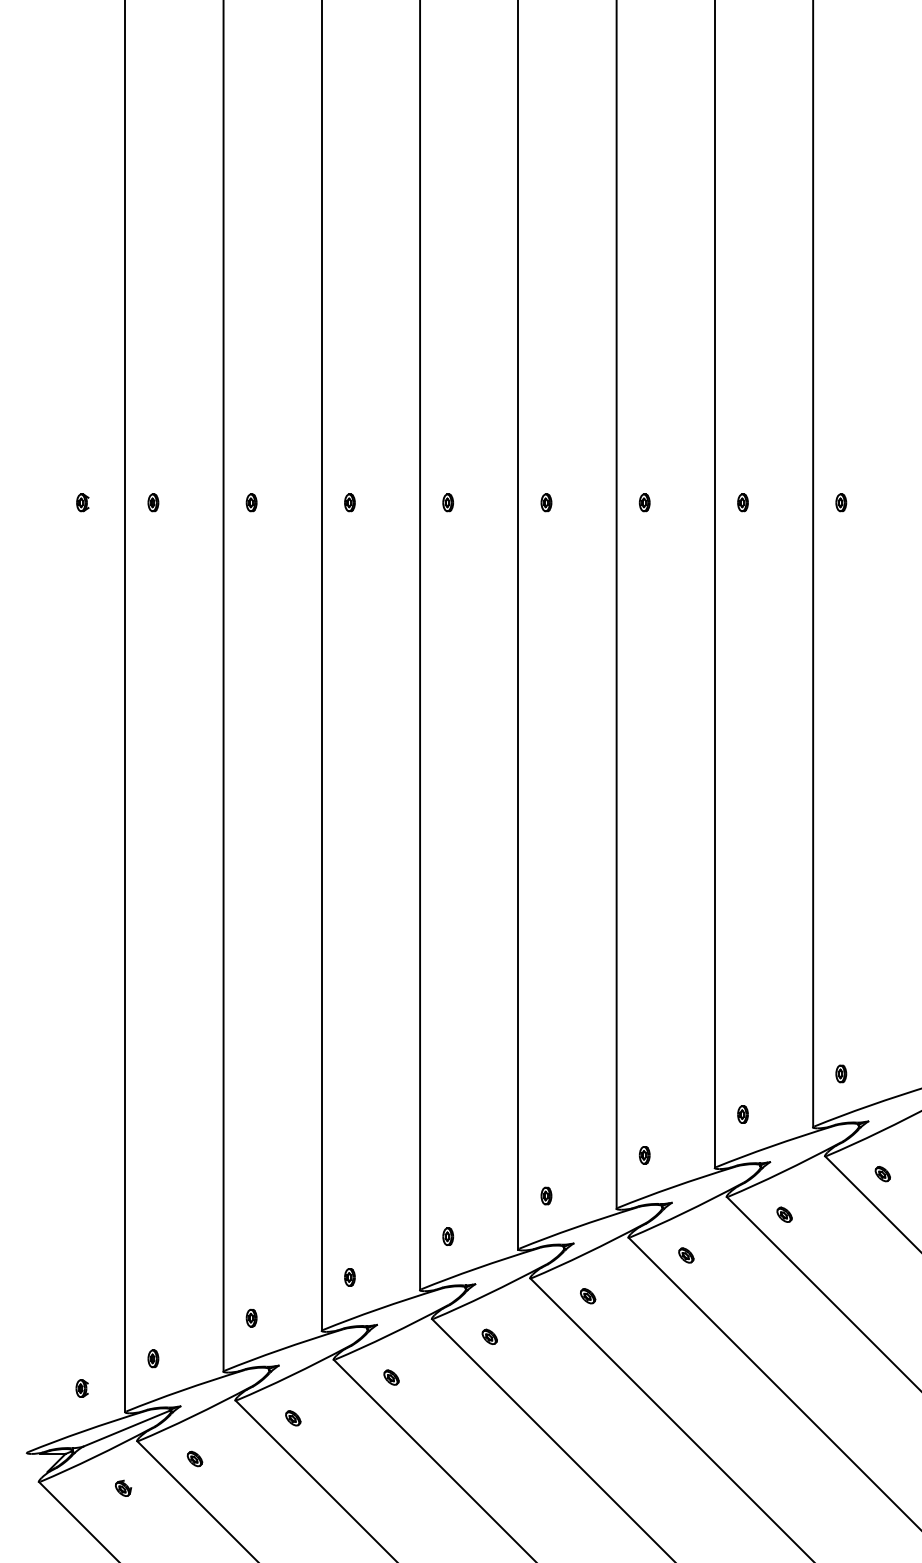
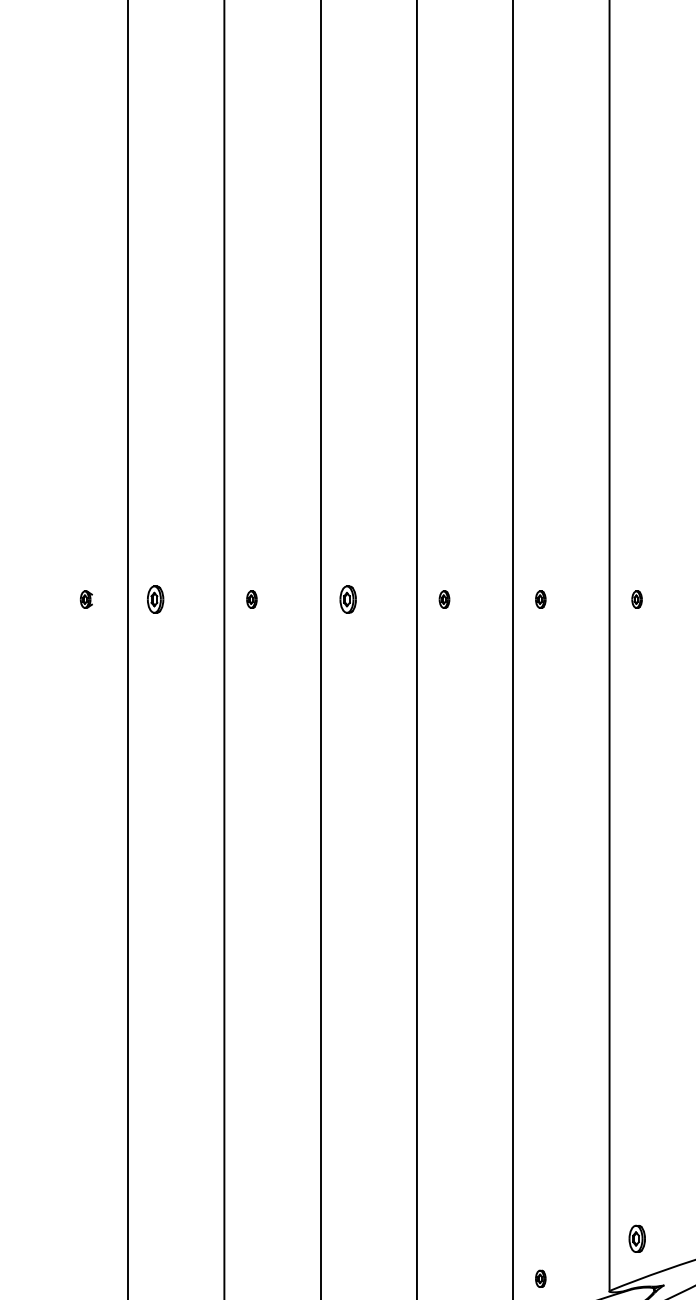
part: (153, 502) -> (155, 599), size x1.6
part: (349, 502) -> (347, 599), size x1.6
part: (644, 1155) -> (636, 1239), size x1.6

